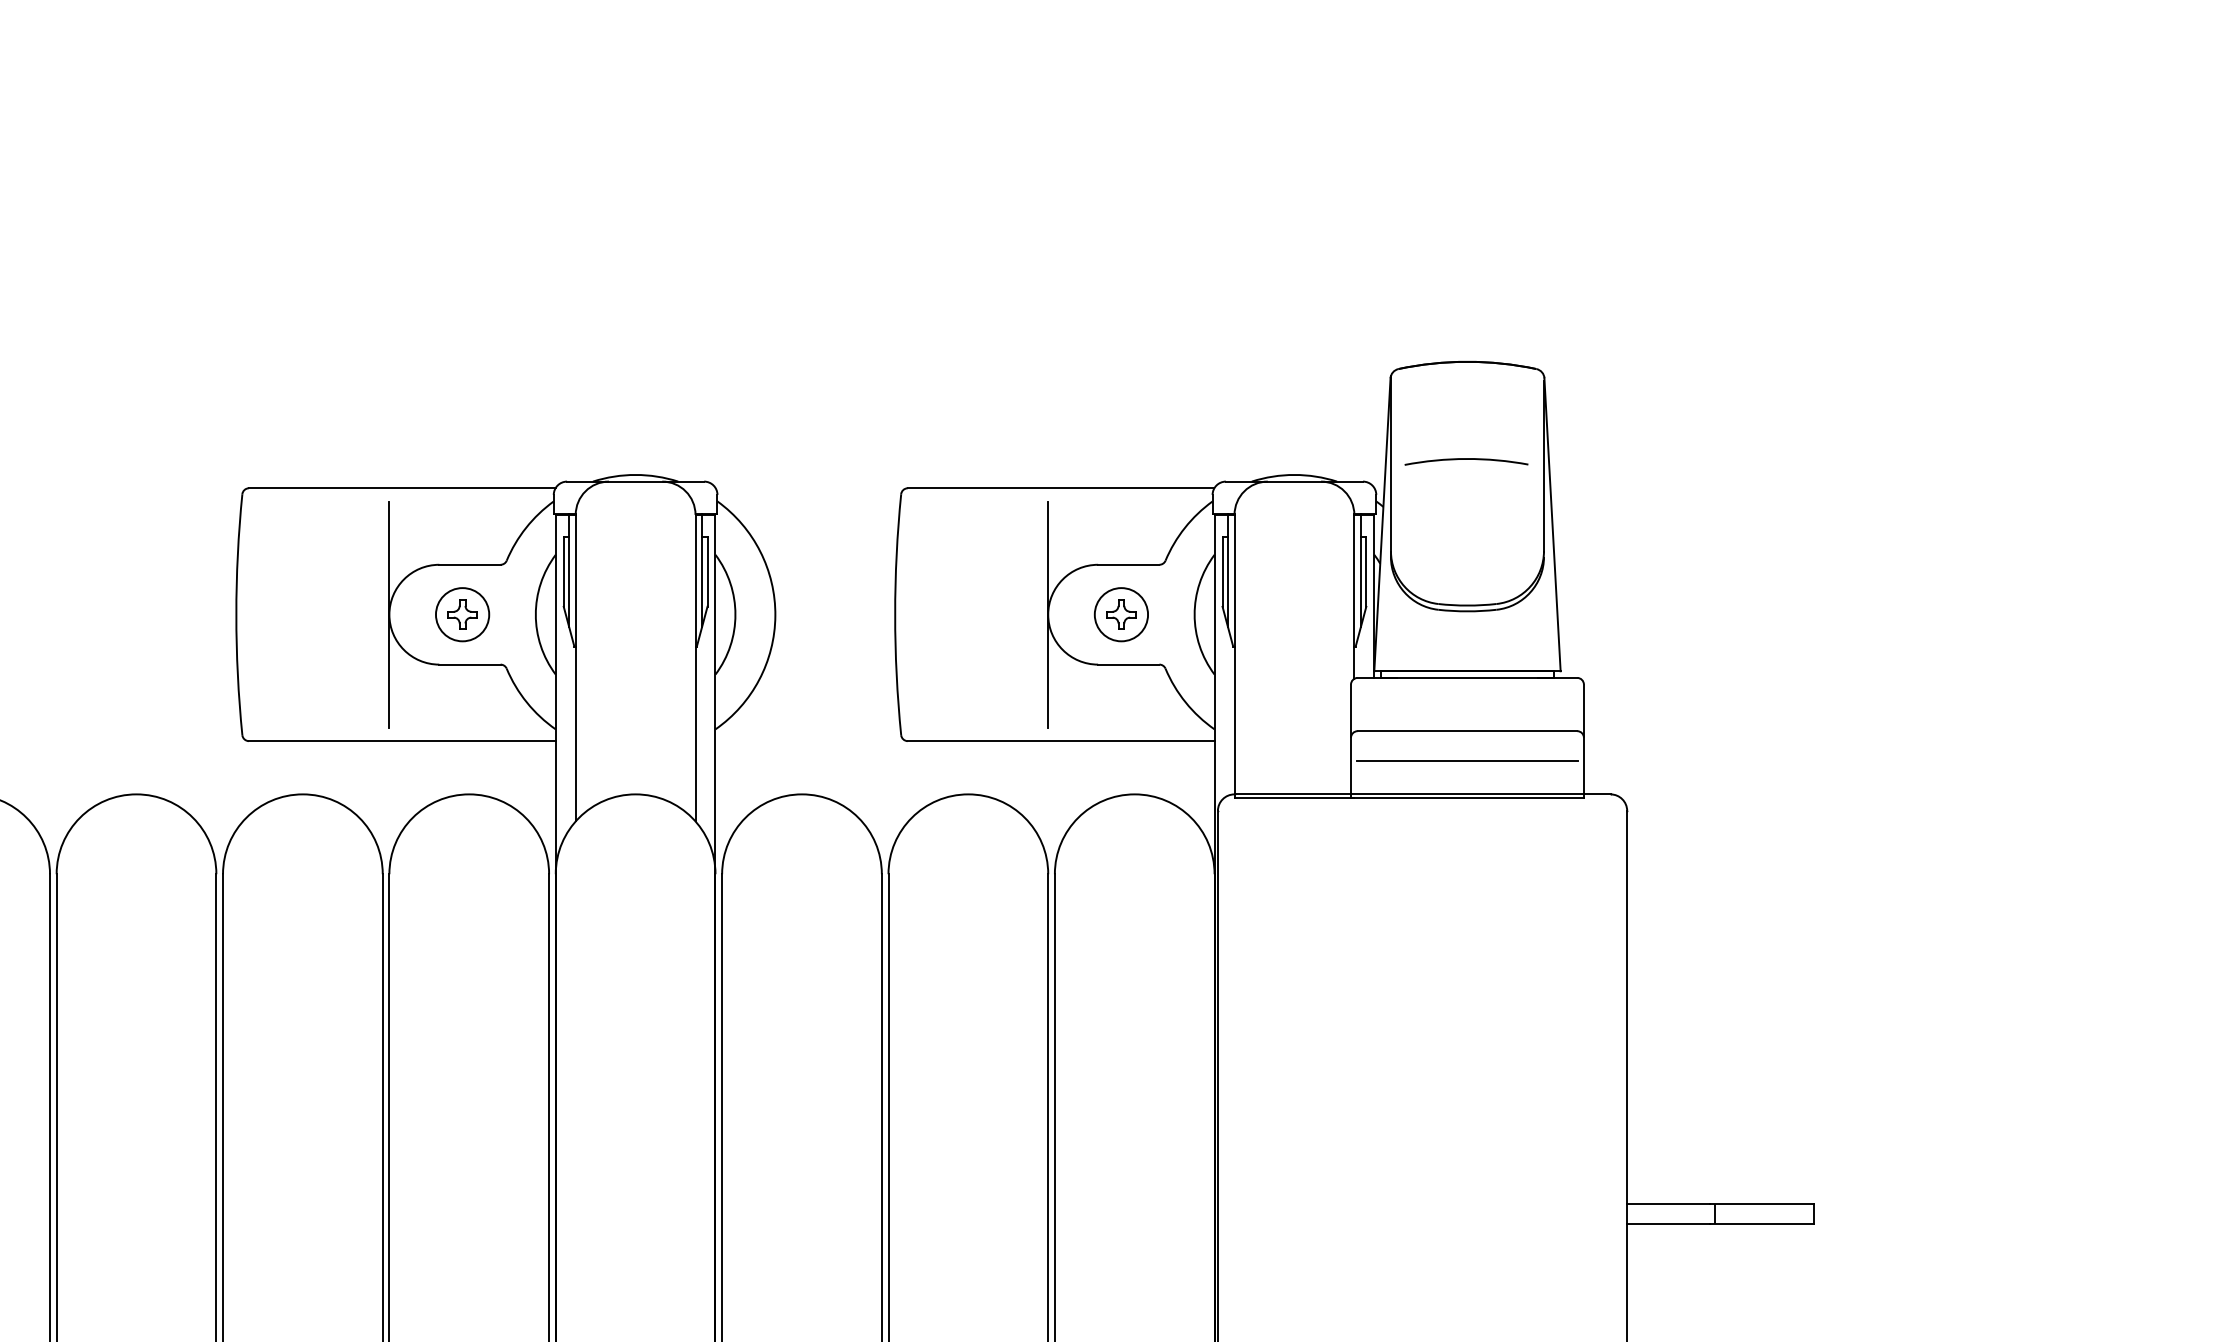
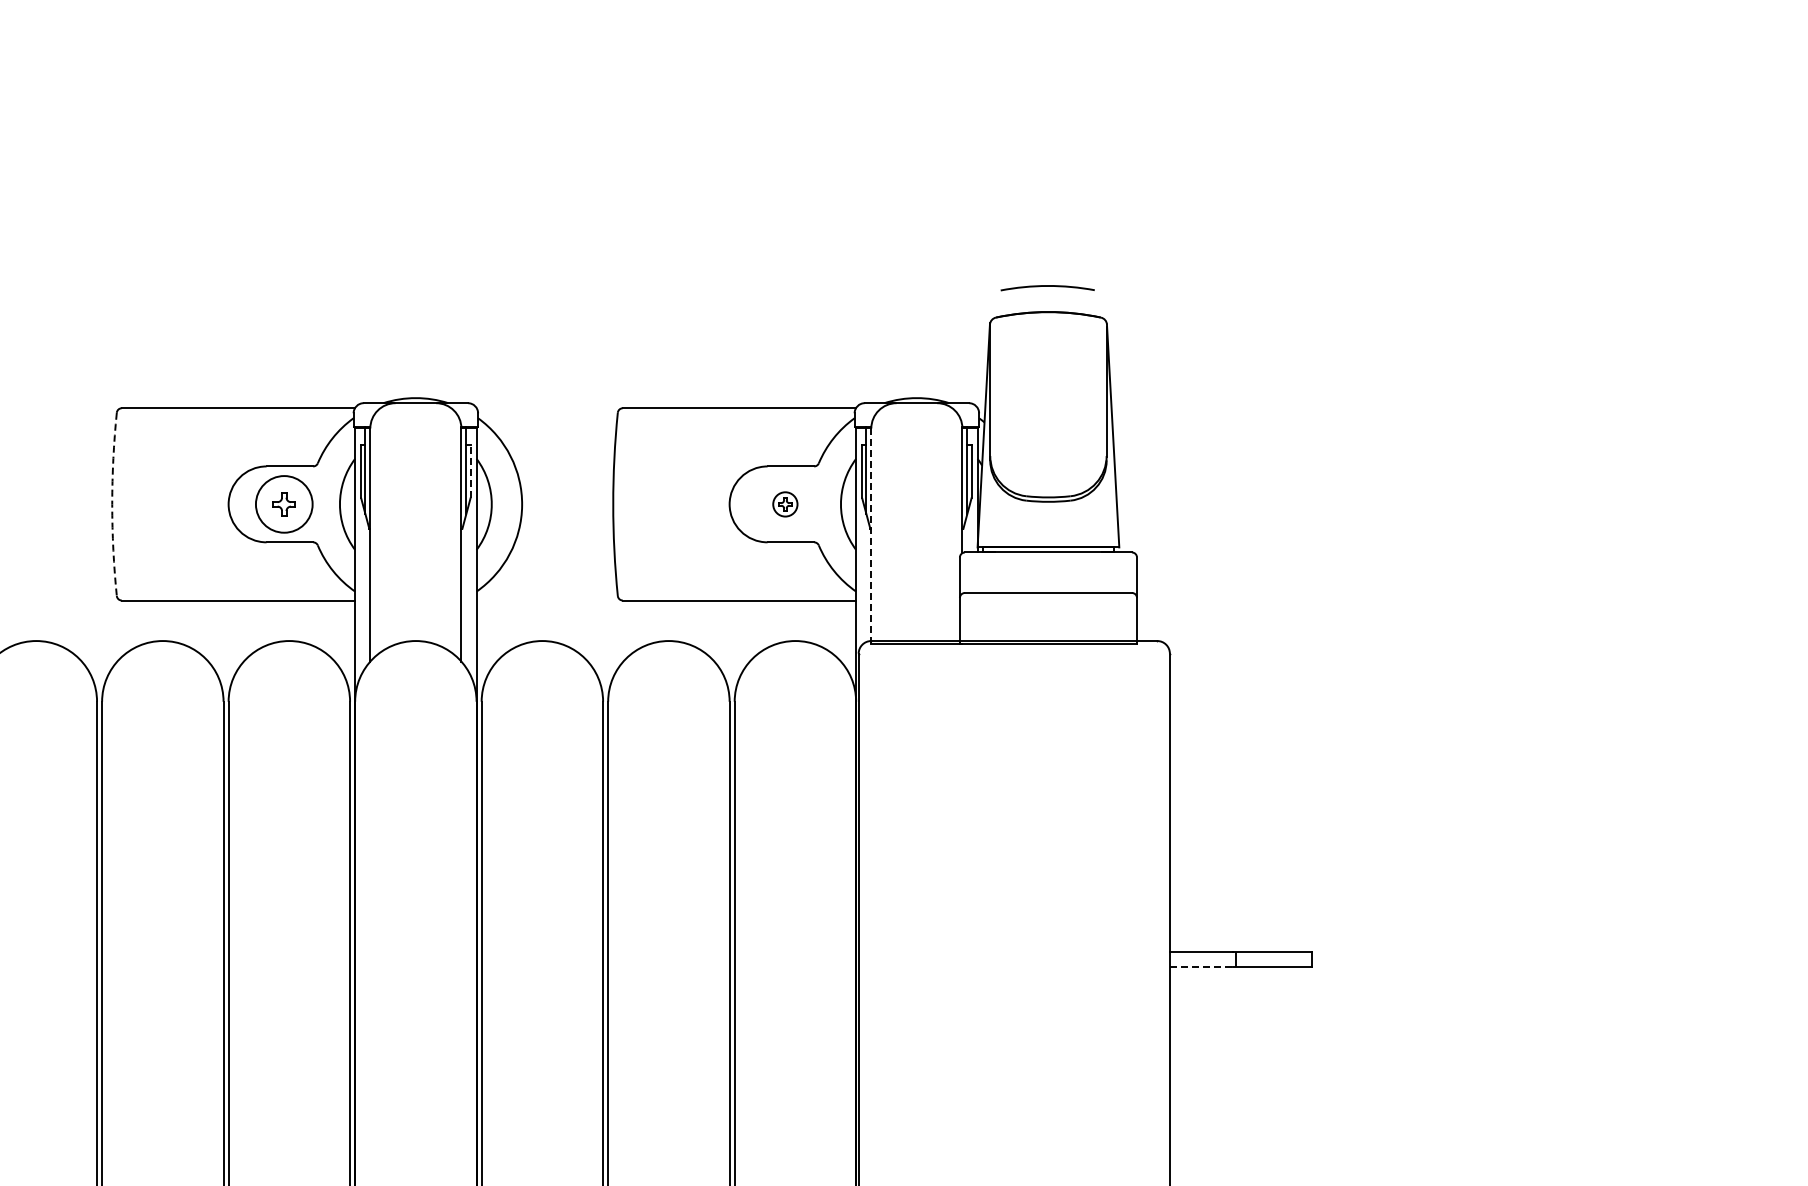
arc: (1466, 459) -> (1047, 286), moved
line: (707, 571) -> (470, 471), solid -> dashed
arc: (236, 614) -> (112, 504), solid -> dashed
line: (389, 614) -> (228, 504), removed
circle: (462, 614) -> (284, 504), size x1.4
line: (1048, 614) -> (729, 504), removed
part: (1121, 614) -> (785, 504), size x0.6
line: (1234, 656) -> (871, 536), solid -> dashed
line: (1467, 760) -> (1048, 615), removed
line: (1668, 1223) -> (1201, 967), solid -> dashed

